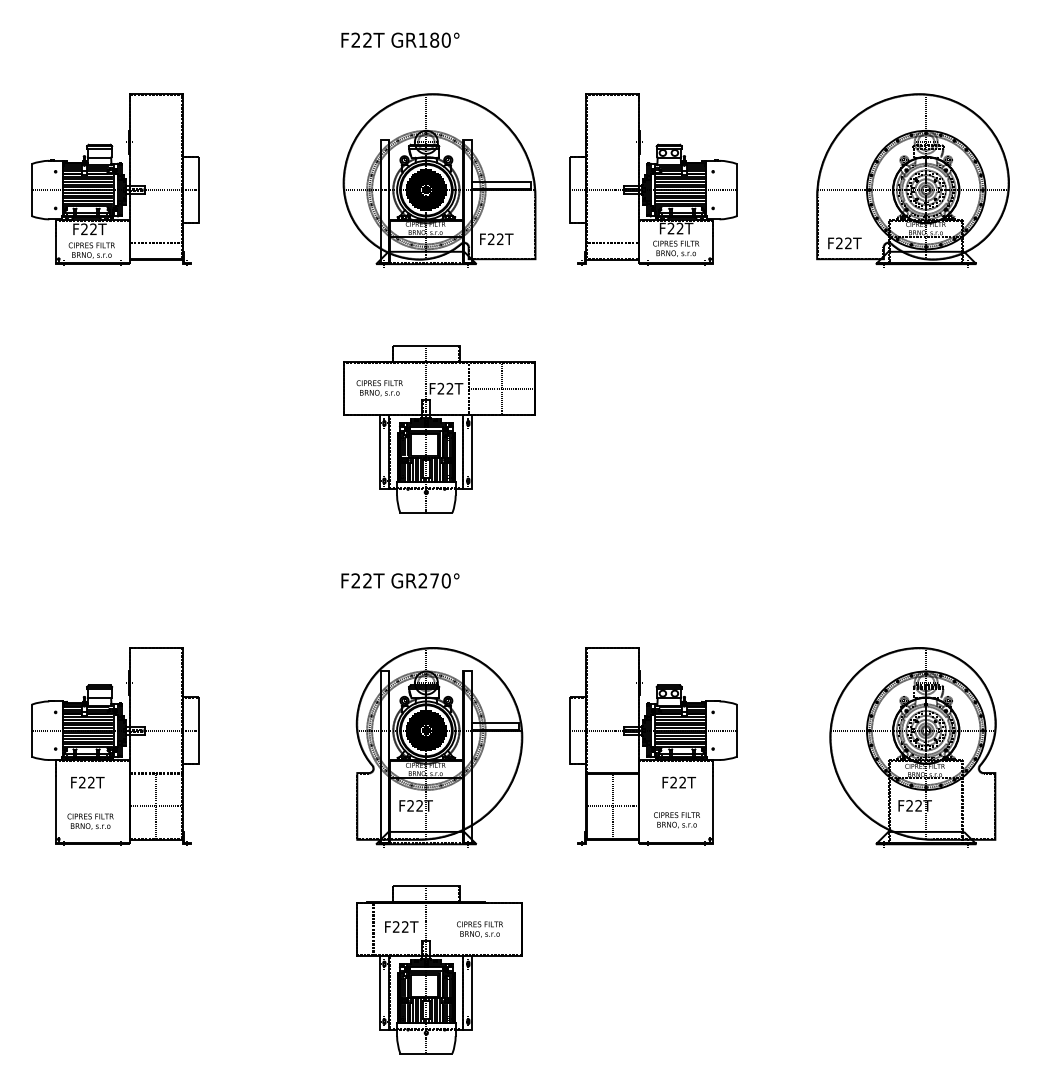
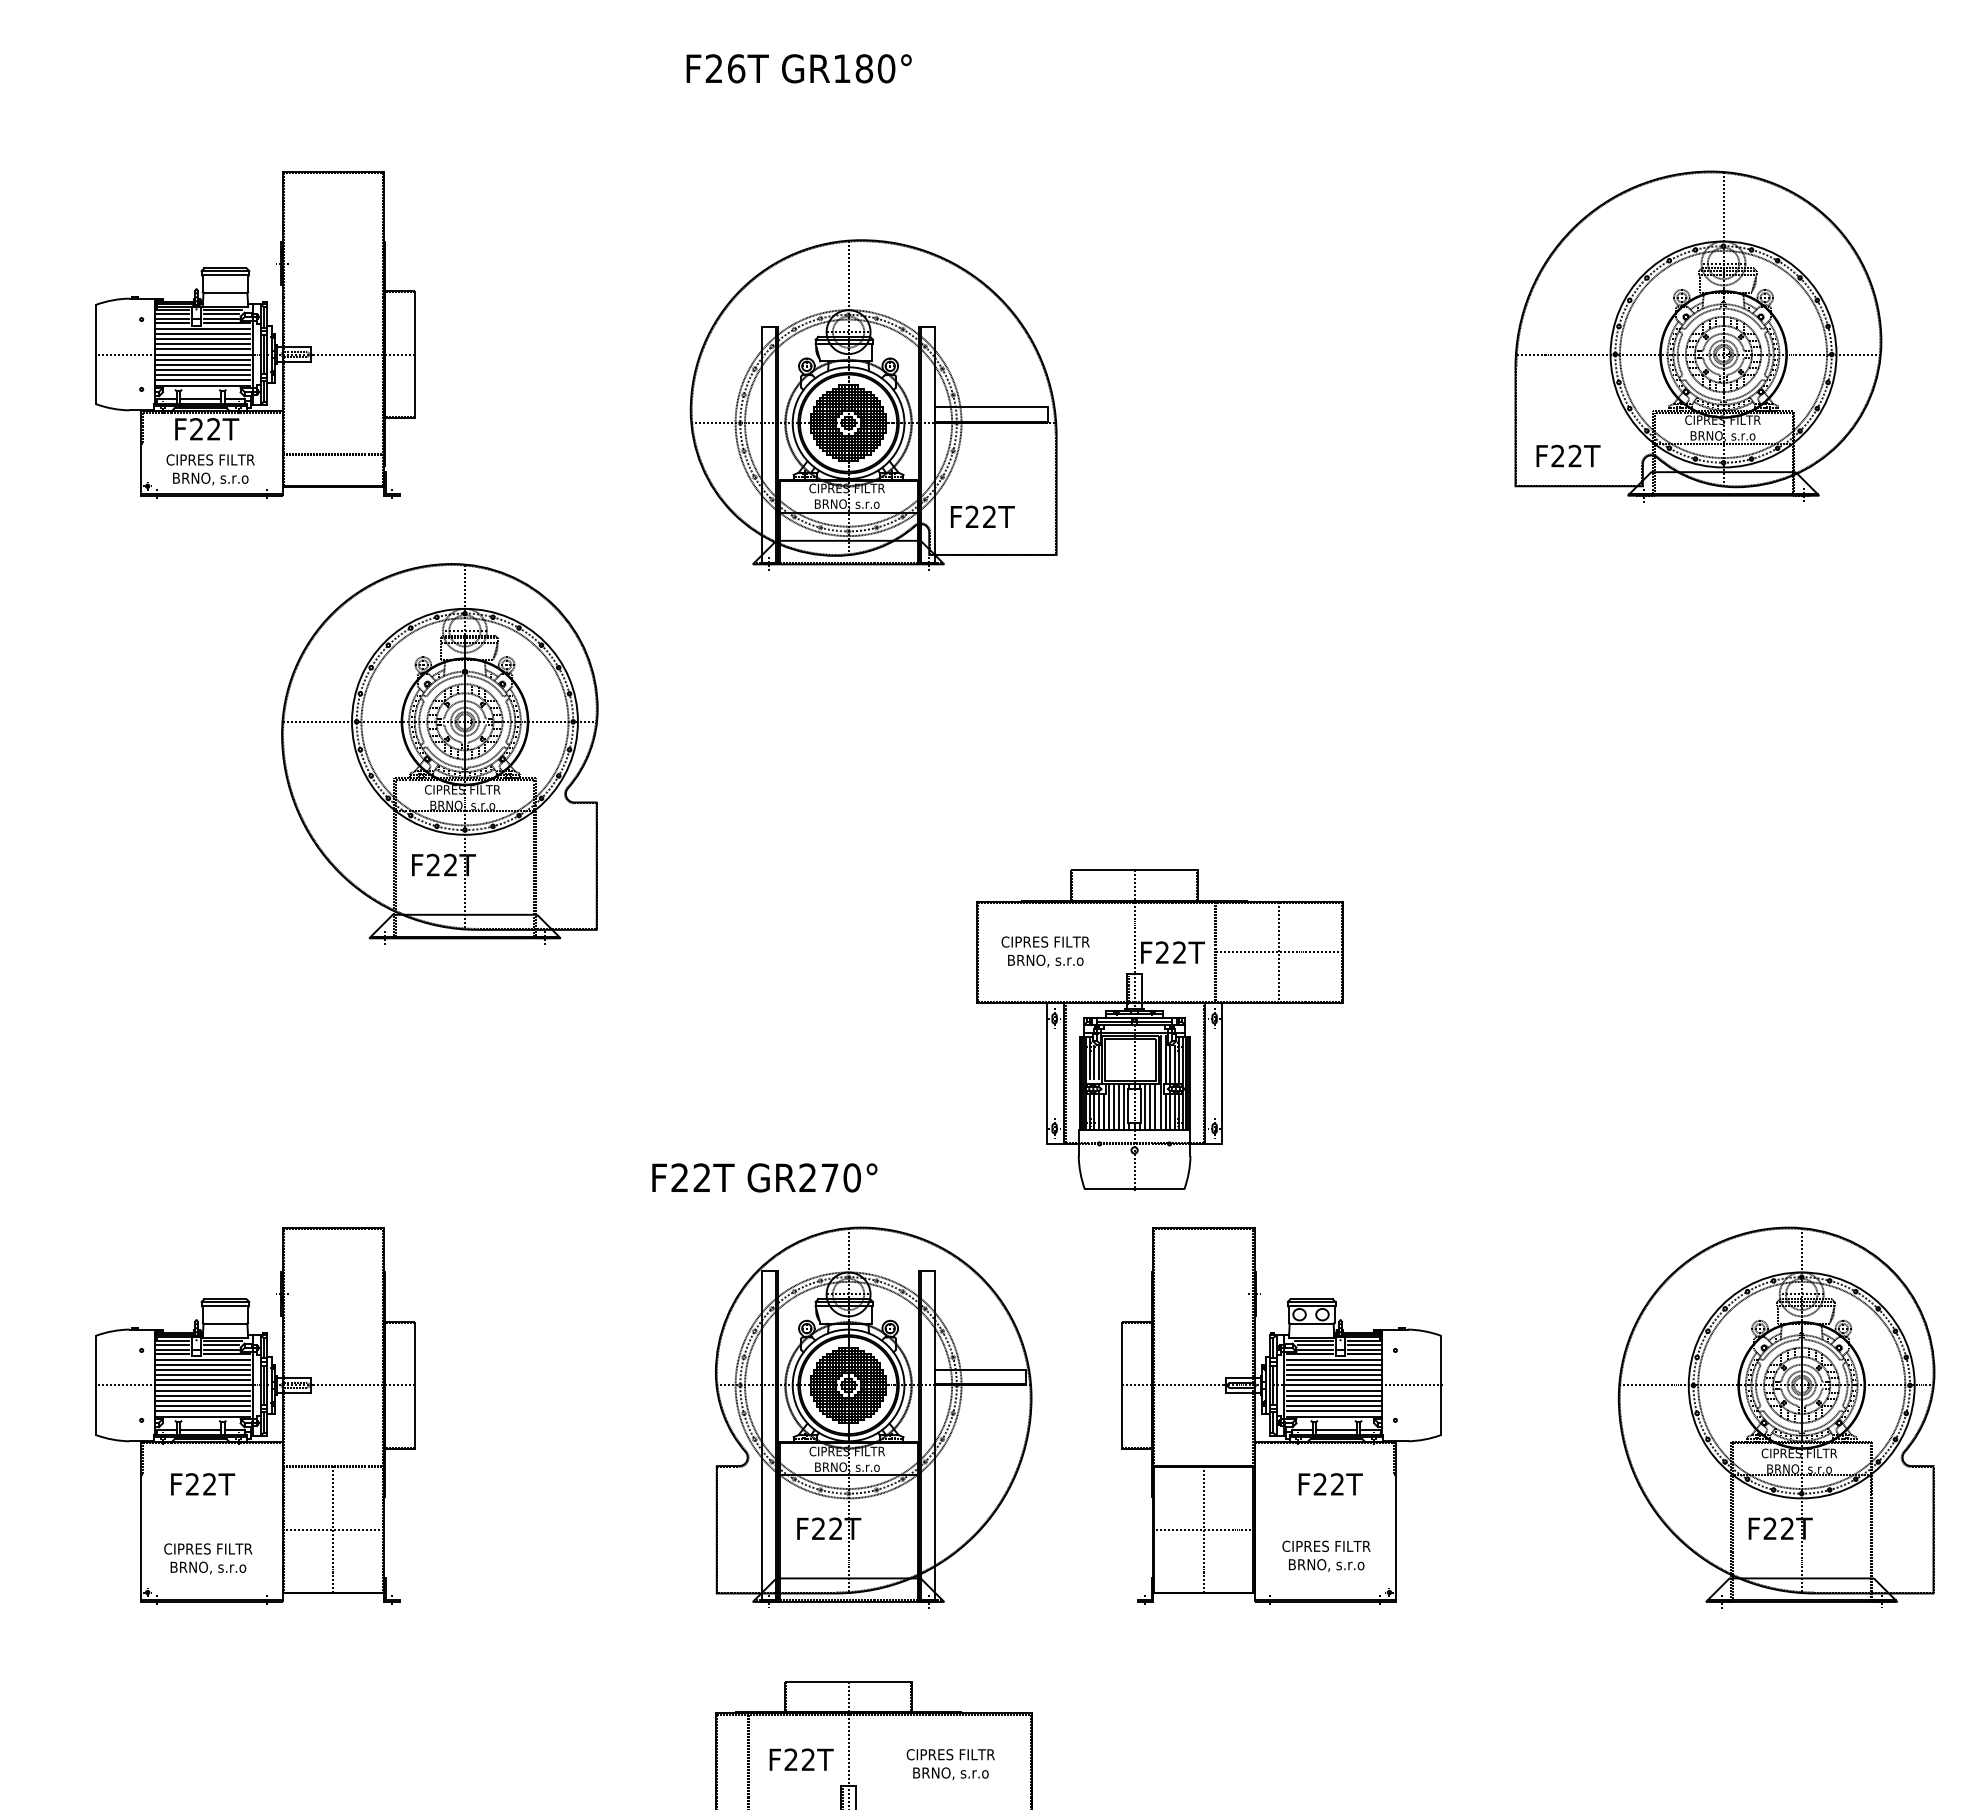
text: (367, 39) -> (736, 67), F22T -> F26T
part: (653, 179) -> (1281, 334), removed
part: (439, 180) -> (873, 404), moved
part: (912, 180) -> (1697, 336), moved
part: (211, 399) -> (438, 753), added
part: (439, 429) -> (1159, 1030), moved
text: (400, 580) -> (764, 1177), moved

